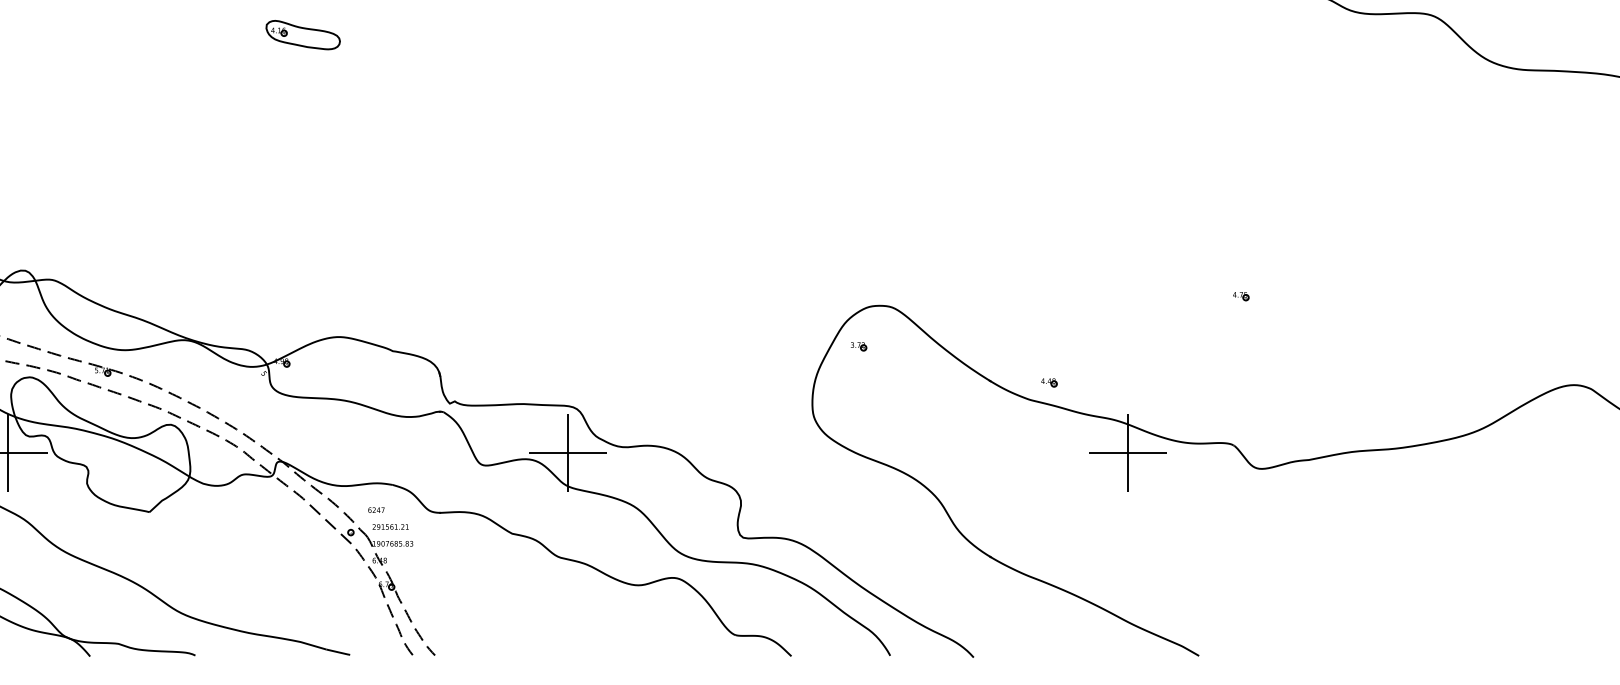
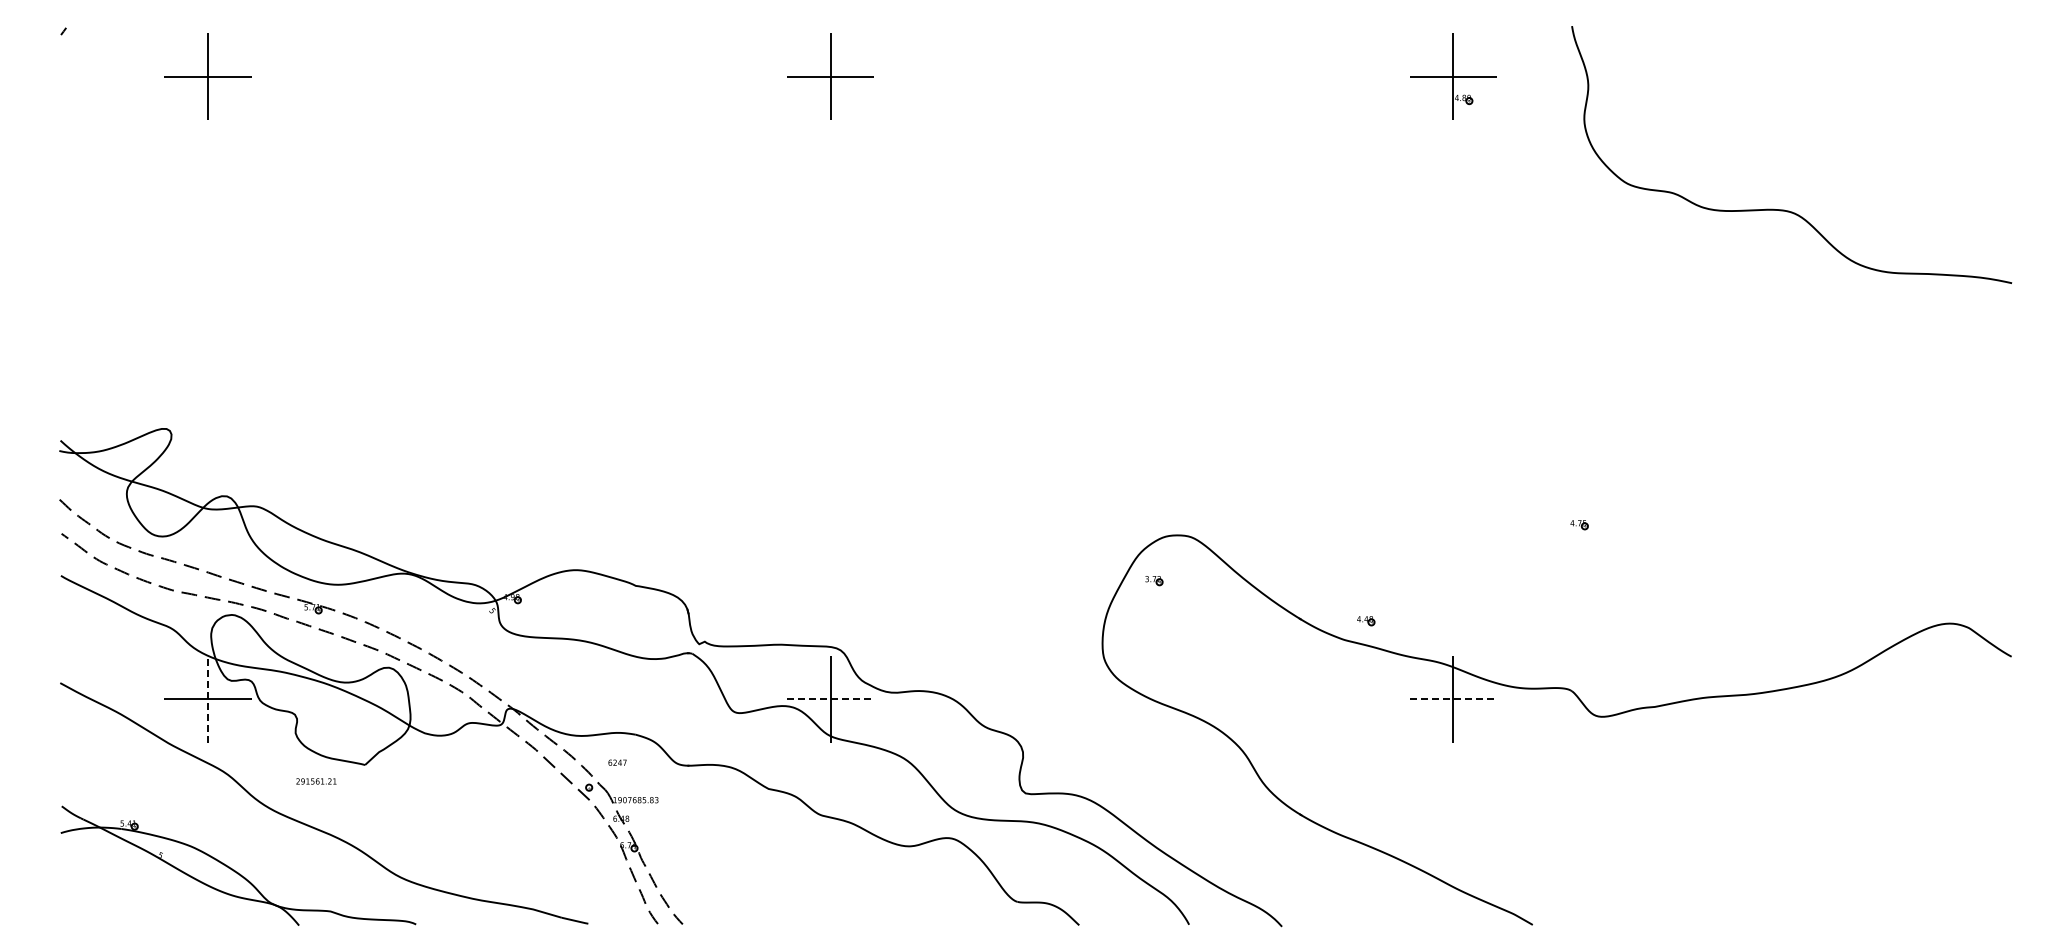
part: (302, 34) -> (535, 233), removed
line: (8, 453) -> (208, 699), solid -> dashed
line: (567, 453) -> (830, 699), solid -> dashed
line: (1127, 453) -> (1453, 699), solid -> dashed
text: (390, 527) -> (316, 781), moved

